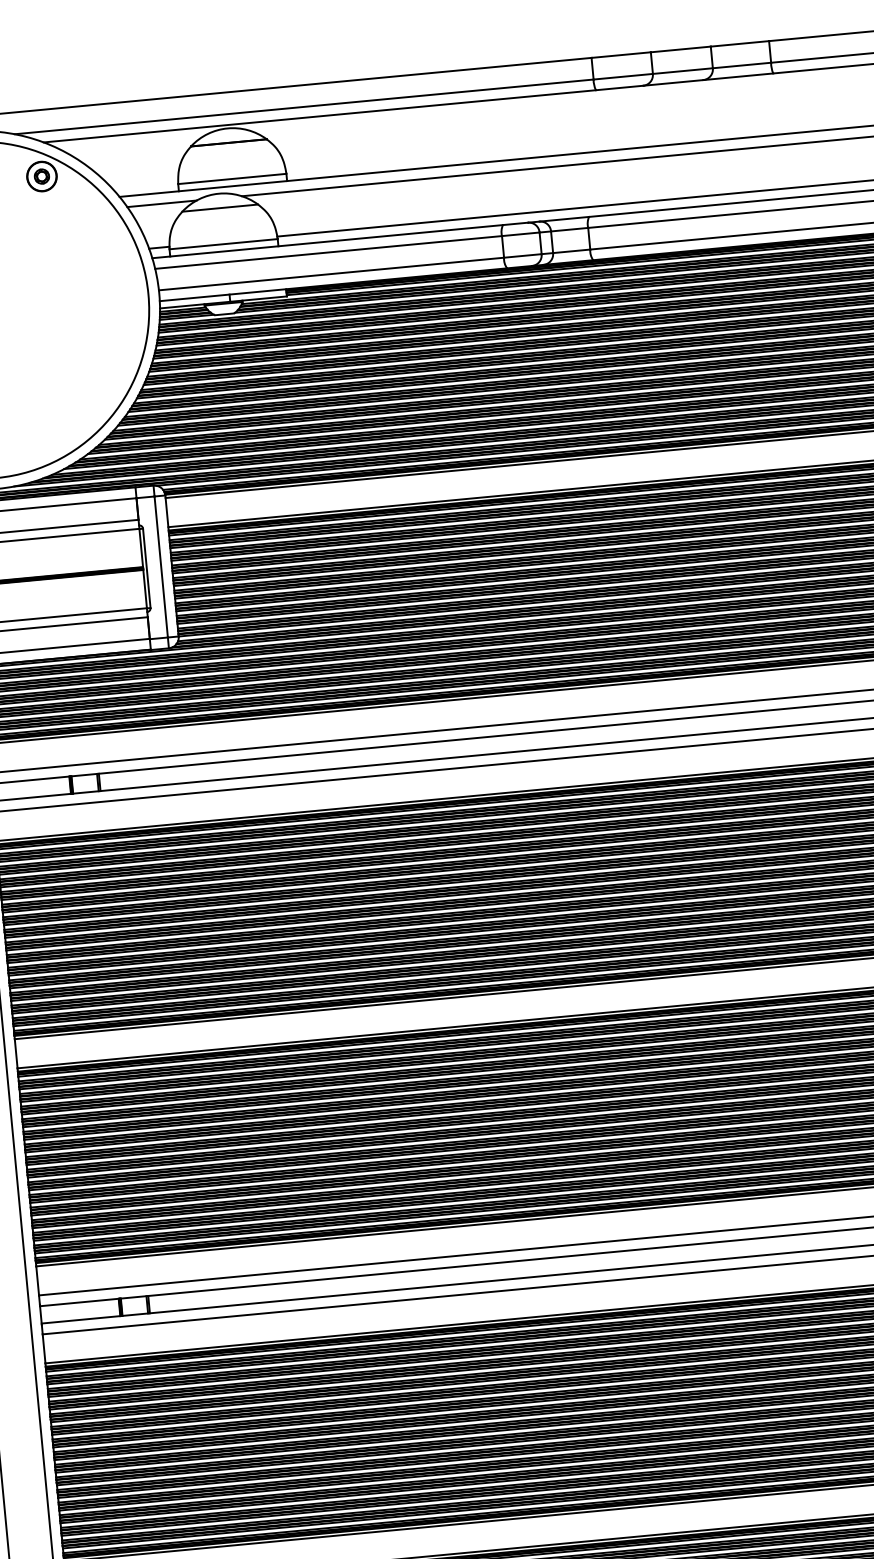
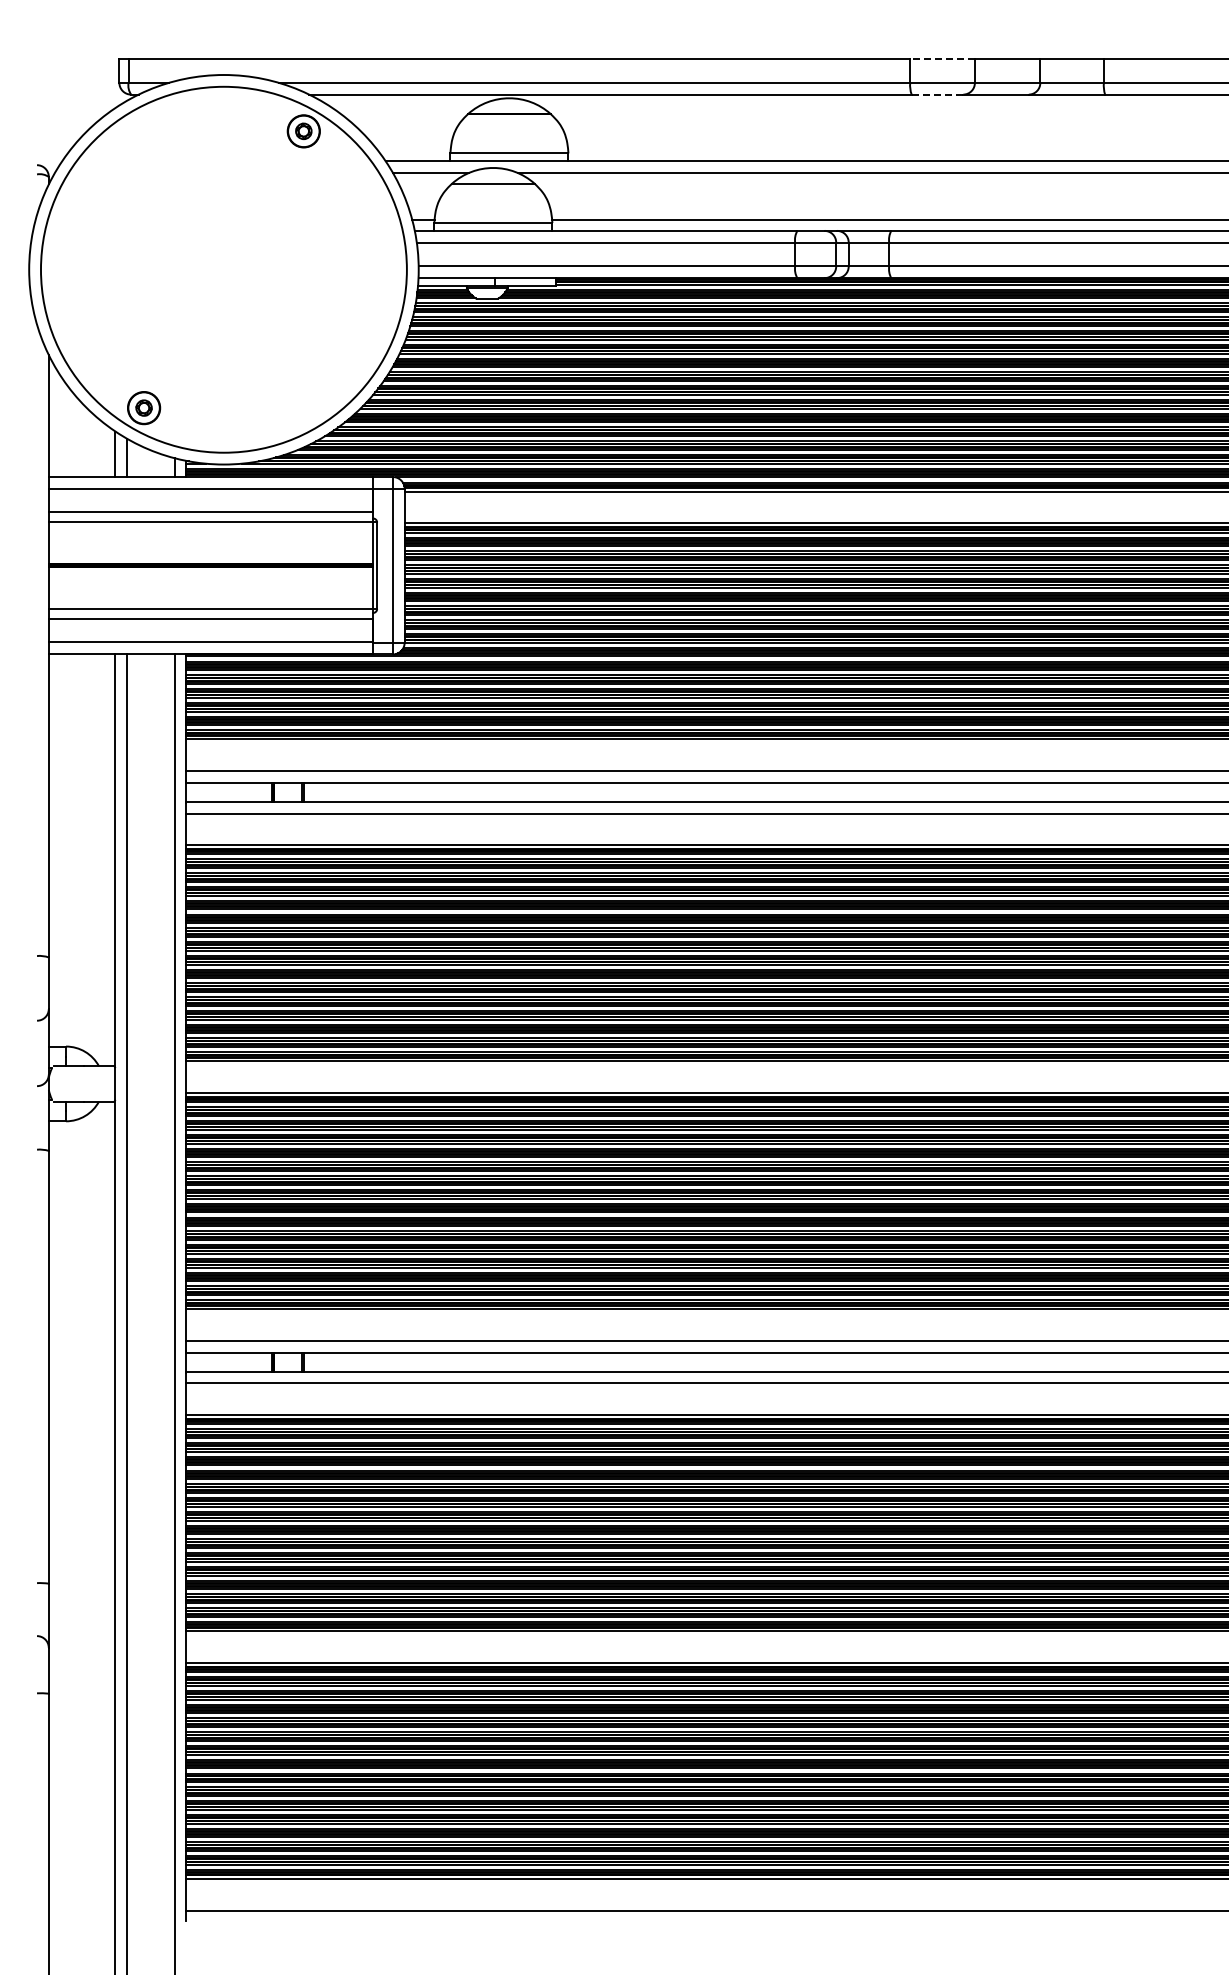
line: (621, 55) -> (942, 59), solid -> dashed
line: (619, 87) -> (937, 94), solid -> dashed

